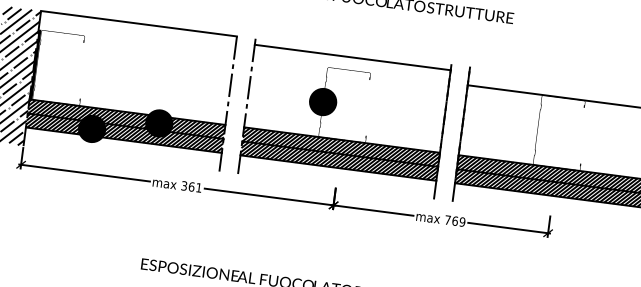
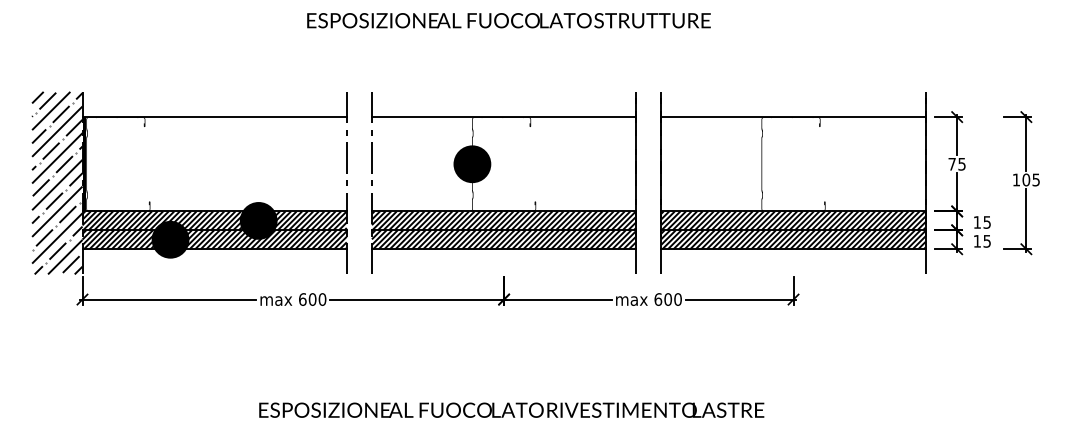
line: (138, 24) -> (214, 117), moved
line: (352, 57) -> (503, 117), moved
text: (191, 186) -> (312, 299), 361 -> 600
text: (454, 221) -> (667, 299), 769 -> 600

